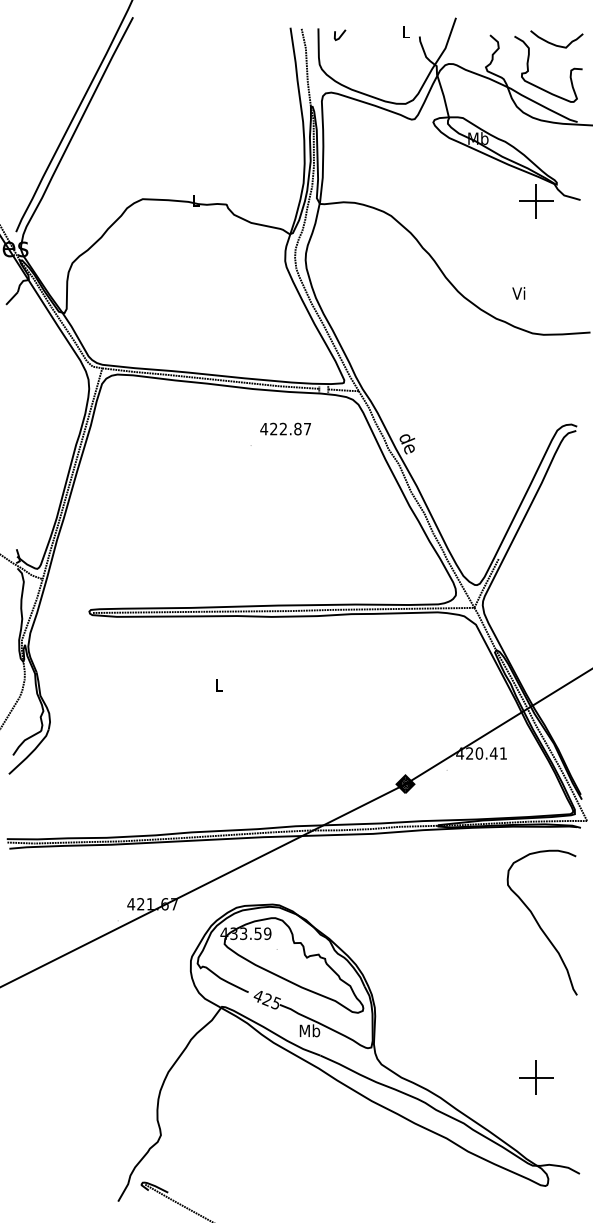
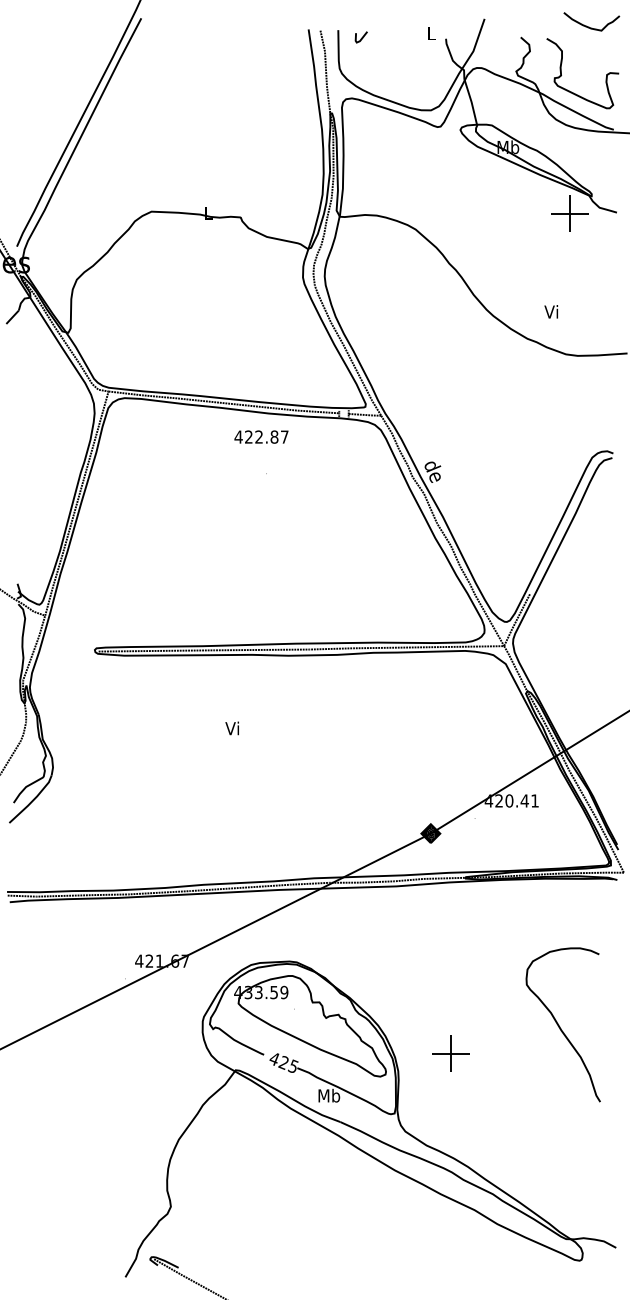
curve: (554, 43) -> (589, 26), moved
text: (285, 428) -> (261, 436), moved
text: (217, 685) -> (231, 728), L -> Vi
curve: (539, 924) -> (560, 1026), moved
part: (535, 1077) -> (450, 1053), moved

